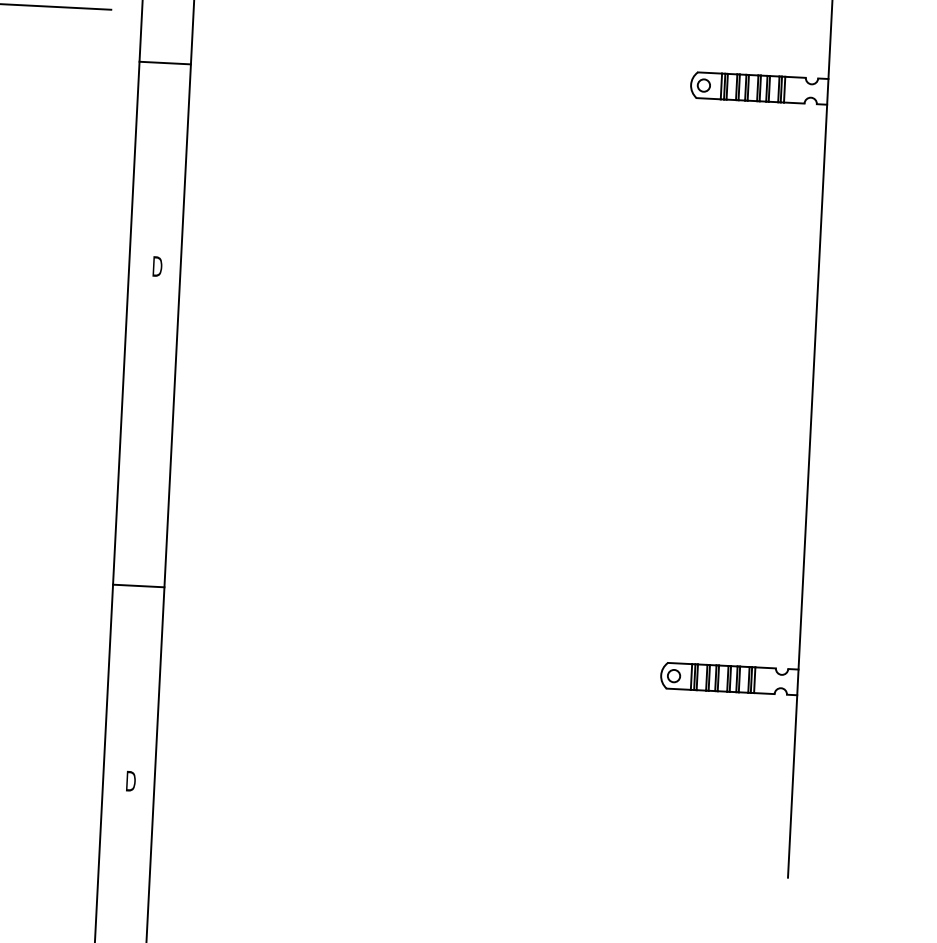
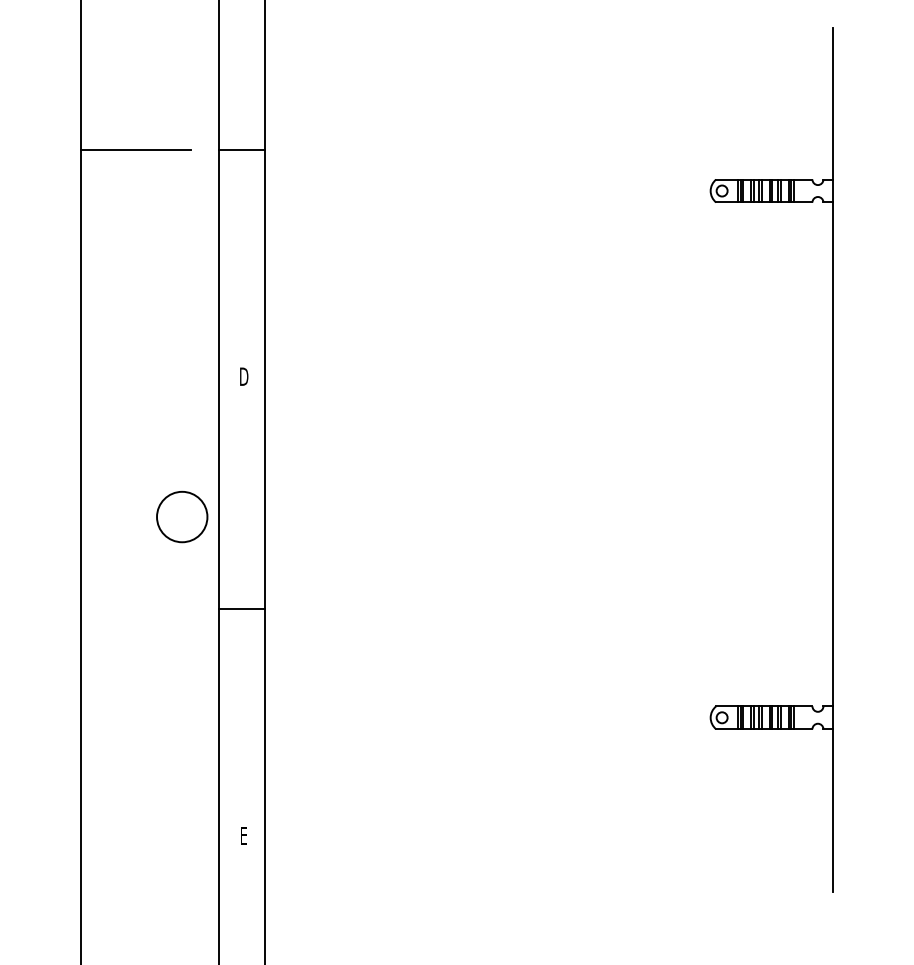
line: (164, 63) -> (241, 150), moved
circle: (80, 419) -> (182, 516), added
line: (138, 585) -> (241, 608), moved
text: (130, 780) -> (243, 835), D -> E

